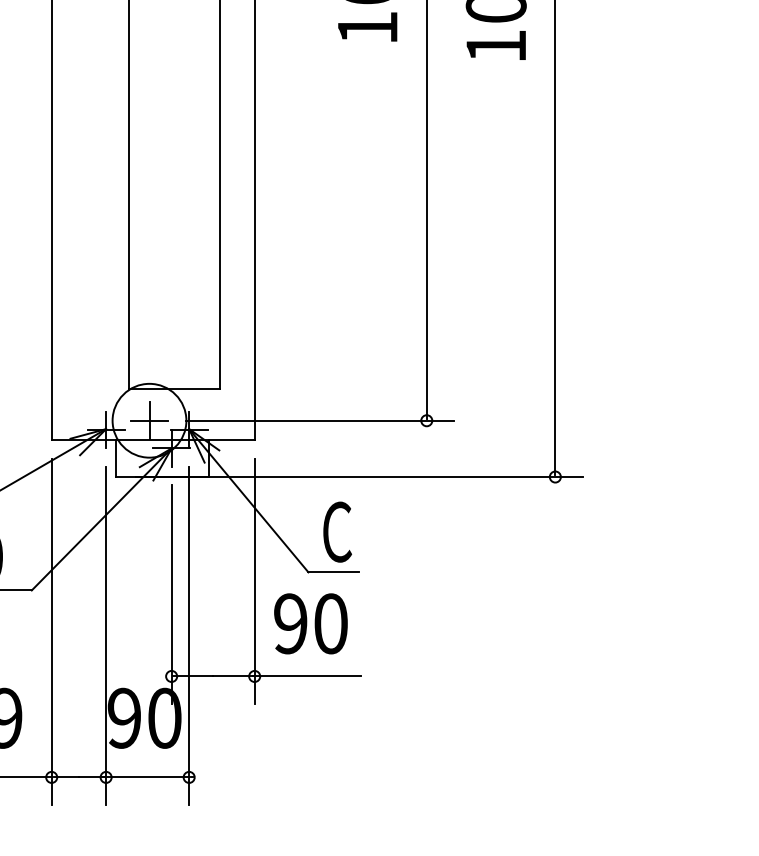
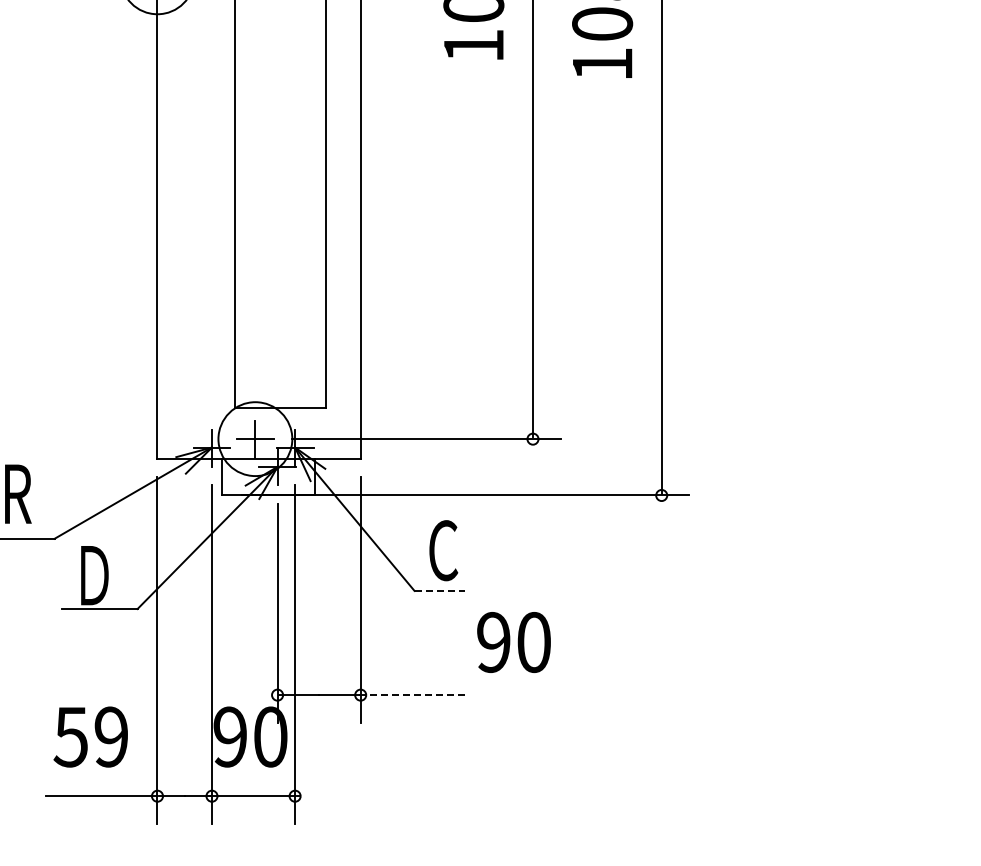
line: (334, 571) -> (440, 590), solid -> dashed
text: (310, 623) -> (513, 642), moved
line: (307, 676) -> (413, 695), solid -> dashed

